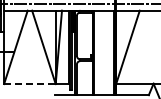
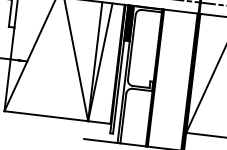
line: (29, 84) -> (45, 116), dashed -> solid

